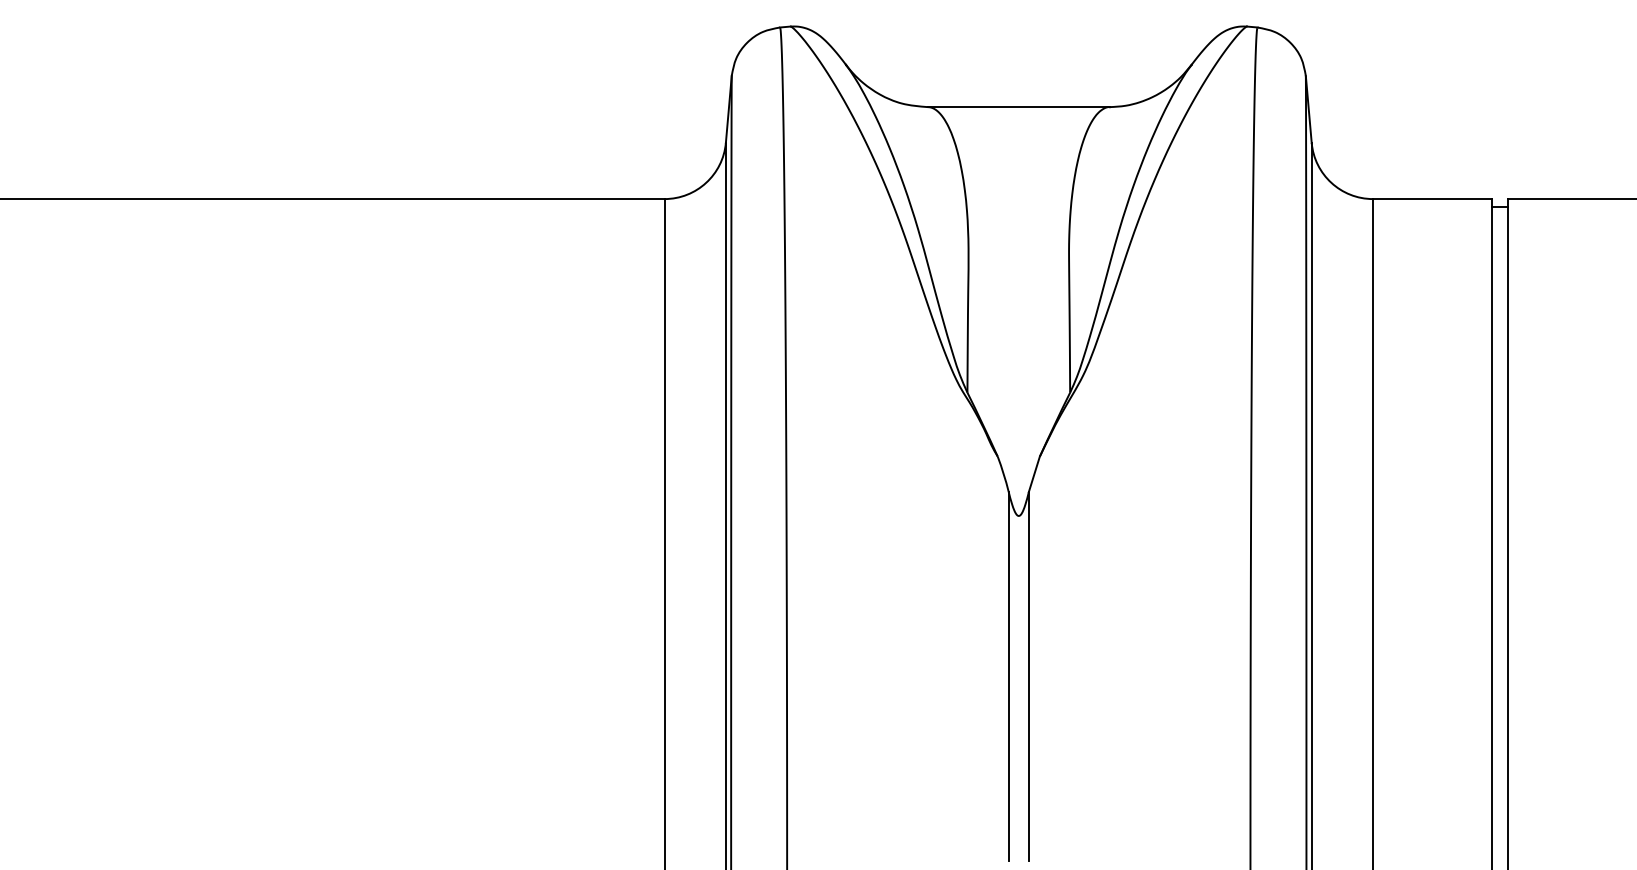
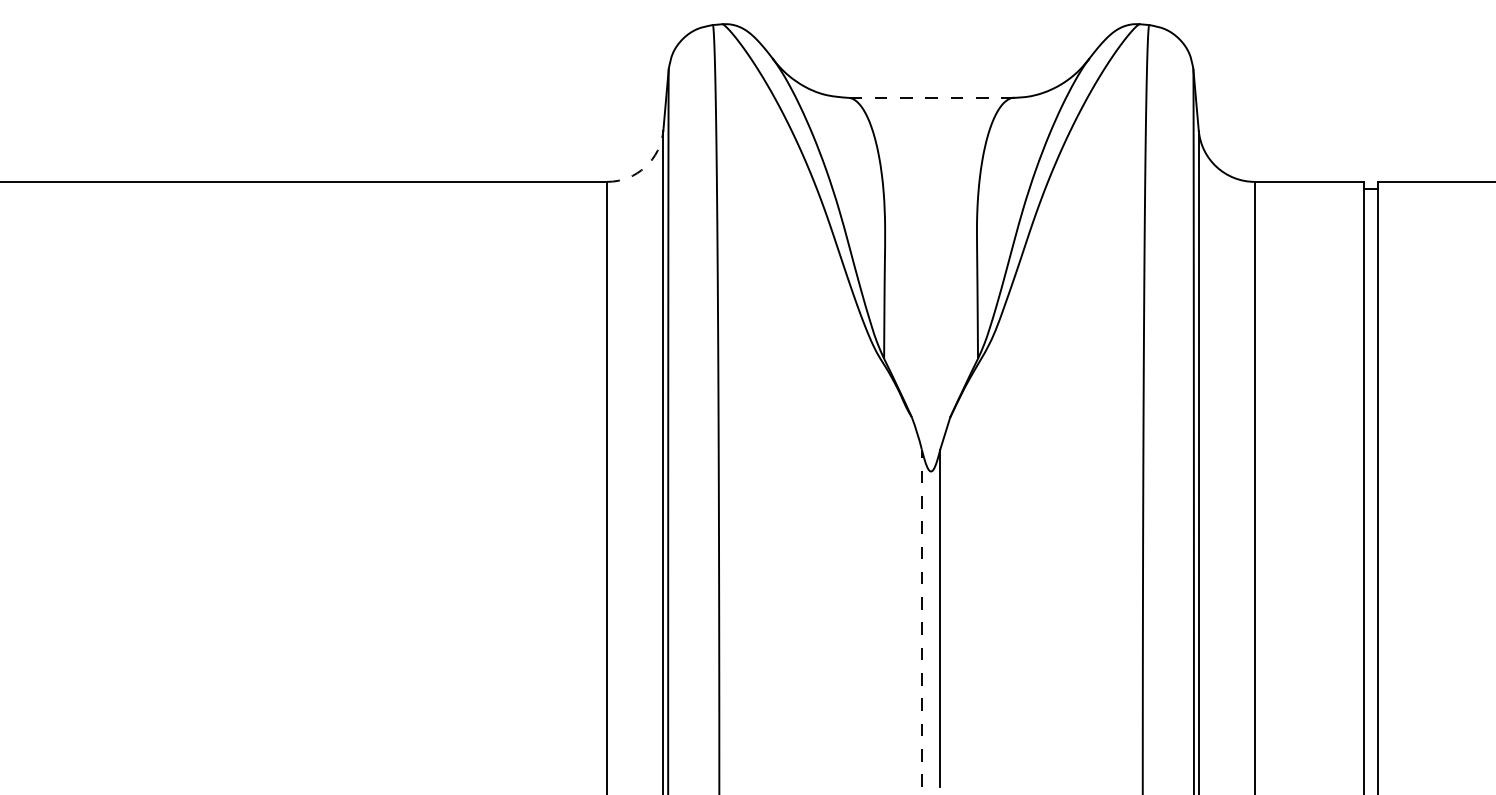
line: (1018, 106) -> (930, 97), solid -> dashed
arc: (706, 183) -> (645, 167), solid -> dashed
line: (1008, 676) -> (921, 618), solid -> dashed

